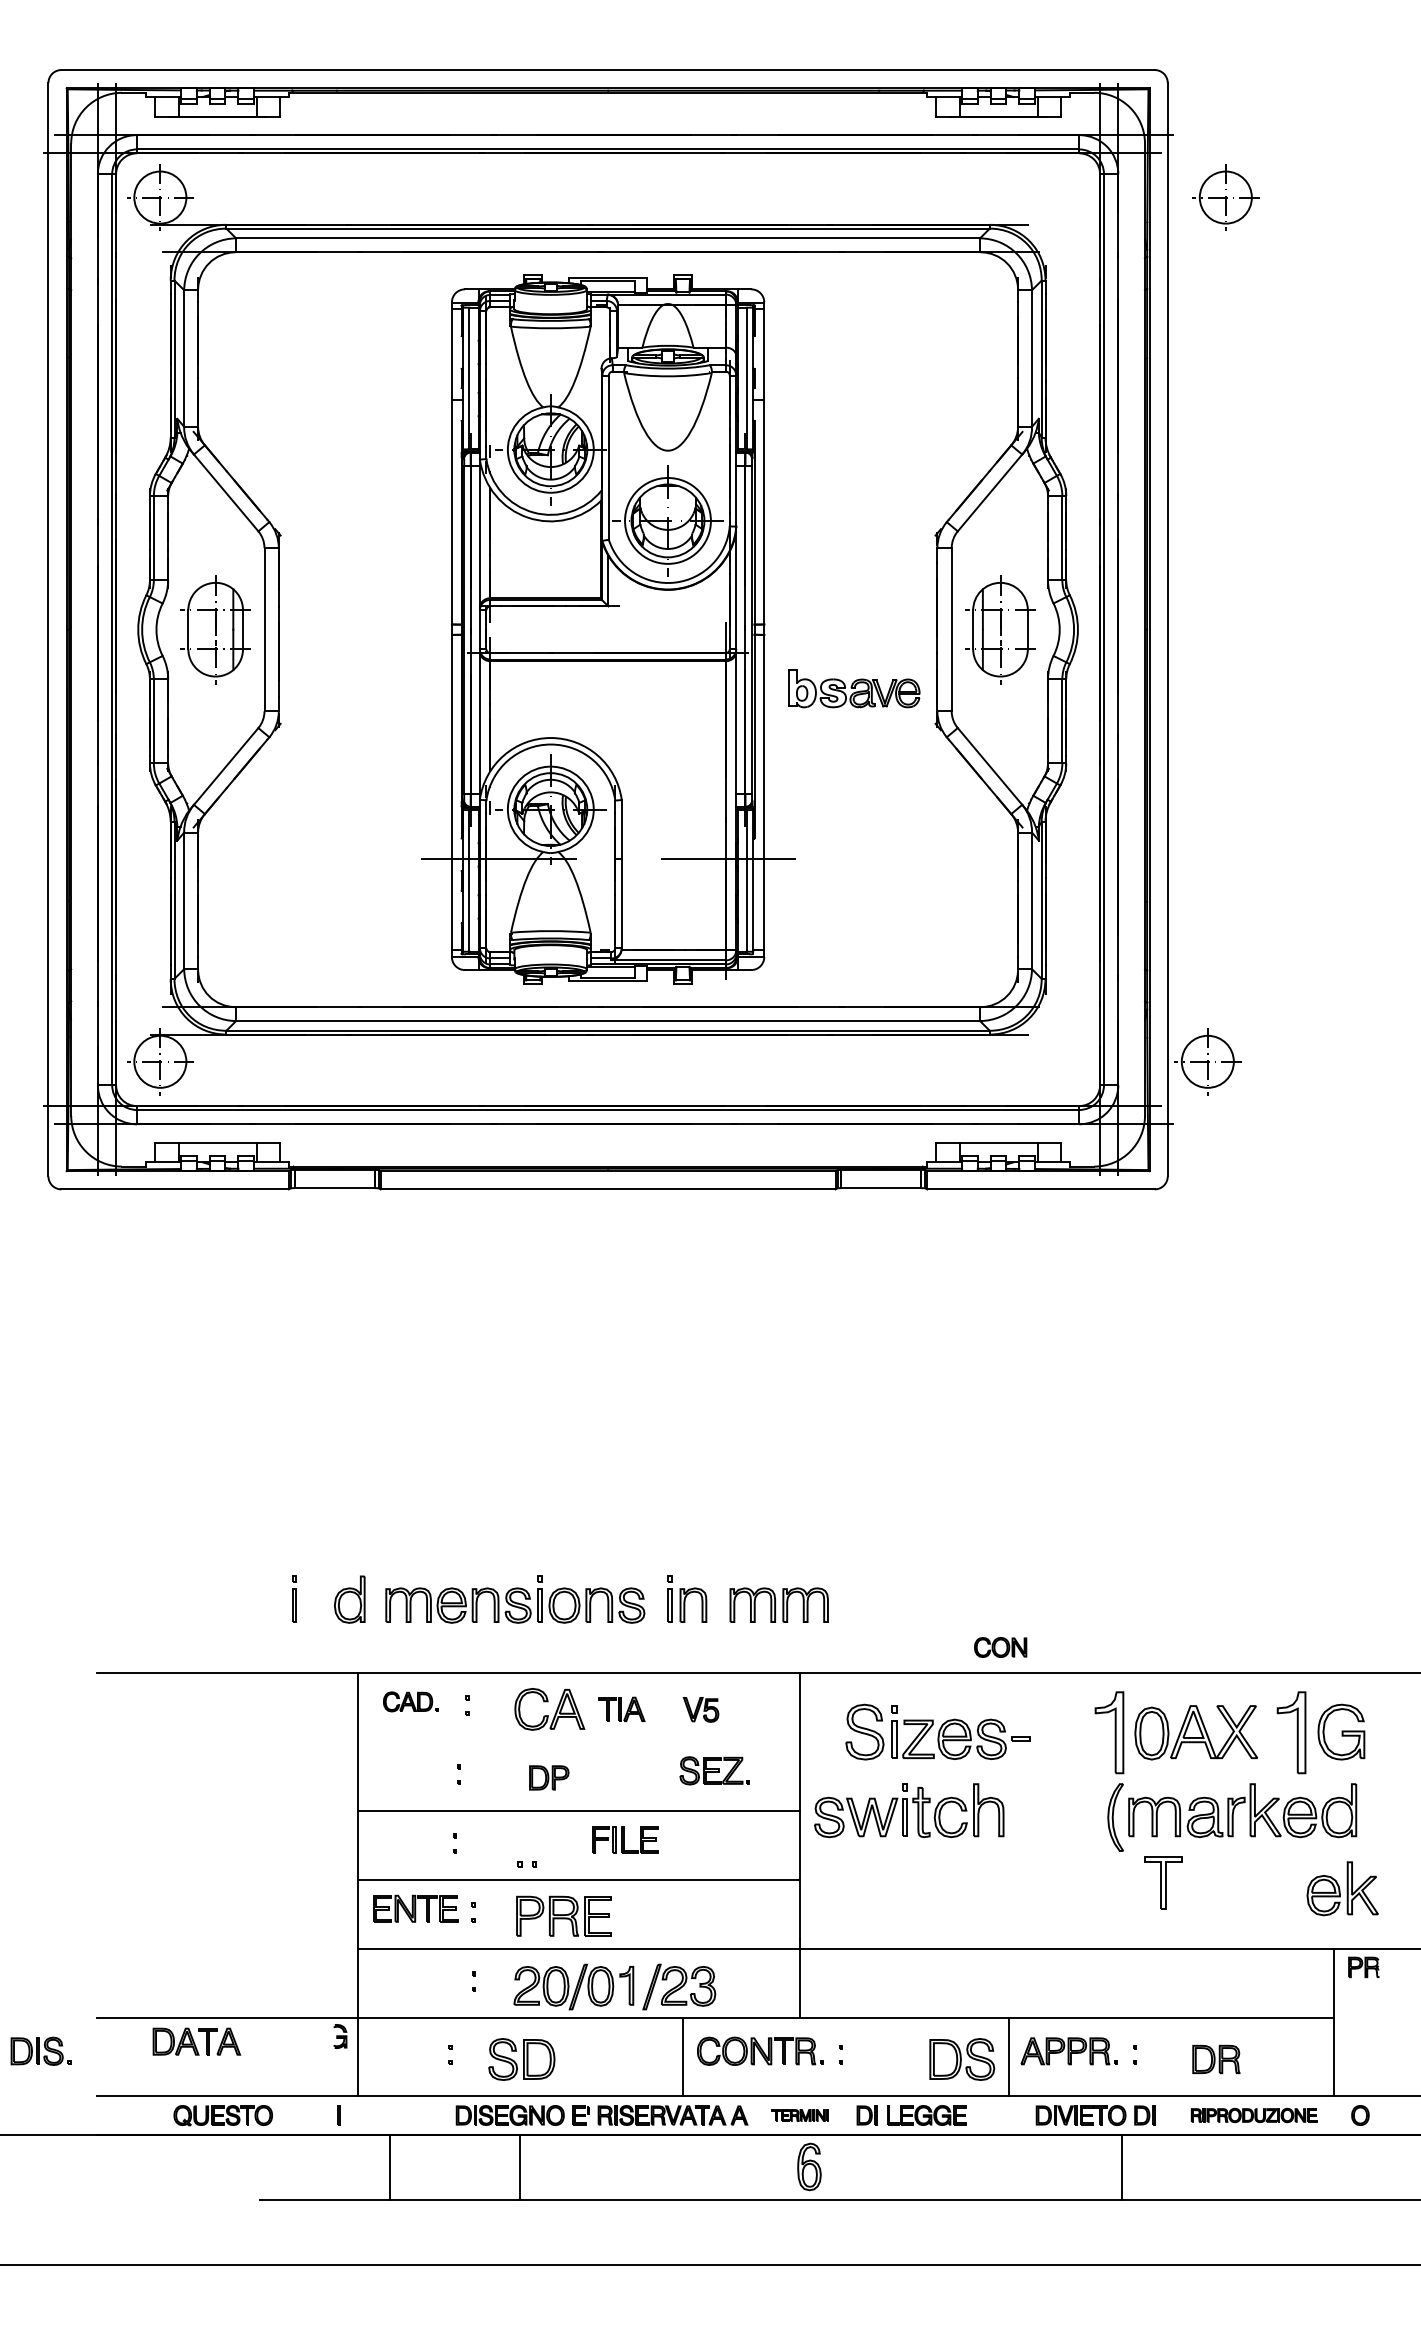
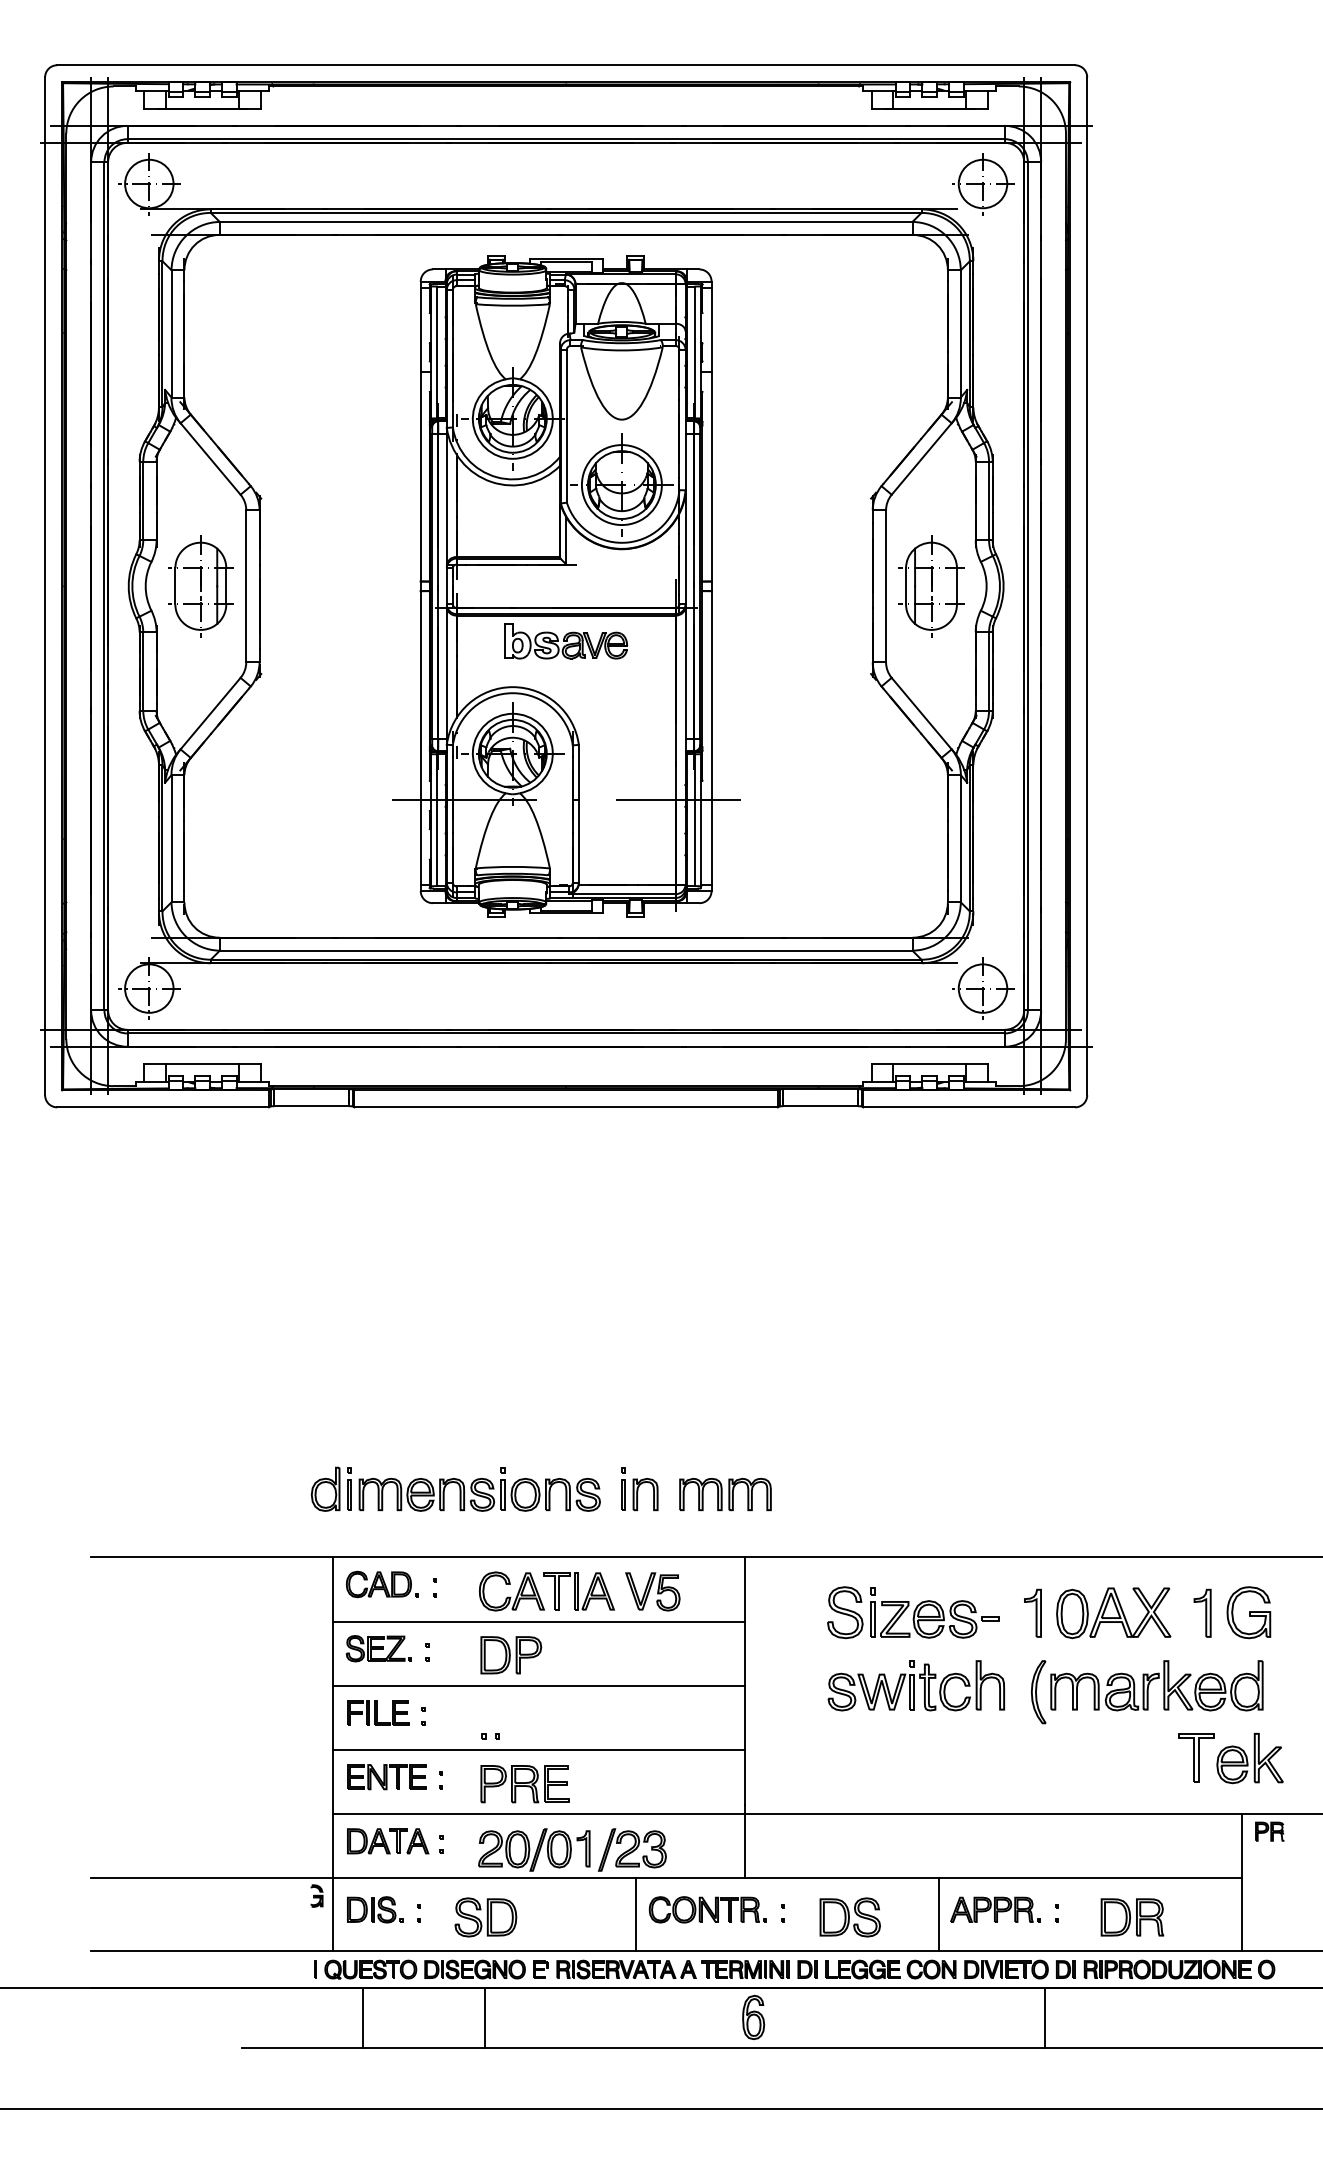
part: (1225, 197) -> (982, 183), moved
part: (854, 688) -> (566, 641), moved
part: (1207, 1061) -> (982, 988), moved
line: (293, 1598) -> (348, 1488), moved
part: (1000, 1647) -> (931, 1969), moved
part: (410, 1701) -> (382, 1584), size x1.43
part: (621, 1709) -> (578, 1591), size x1.67
part: (700, 1709) -> (652, 1591), size x1.67
part: (937, 1731) -> (912, 1612), moved
part: (1109, 1732) -> (1032, 1613), size x0.62
part: (1291, 1732) -> (1202, 1613), size x0.62
line: (578, 1741) -> (538, 1621), added
part: (714, 1770) -> (378, 1648), moved
part: (549, 1777) -> (511, 1654), size x1.67
part: (909, 1810) -> (916, 1685), moved
part: (625, 1839) -> (378, 1712), moved
part: (1163, 1882) -> (1196, 1757), moved
part: (196, 2041) -> (387, 1841), moved
part: (40, 2050) -> (374, 1909), moved
part: (962, 2059) -> (850, 1917), moved
part: (1216, 2059) -> (1132, 1917), size x1.43
part: (222, 2115) -> (370, 1969), moved
part: (800, 2115) -> (745, 1969), size x1.67
part: (1253, 2115) -> (1167, 1969), size x1.43

